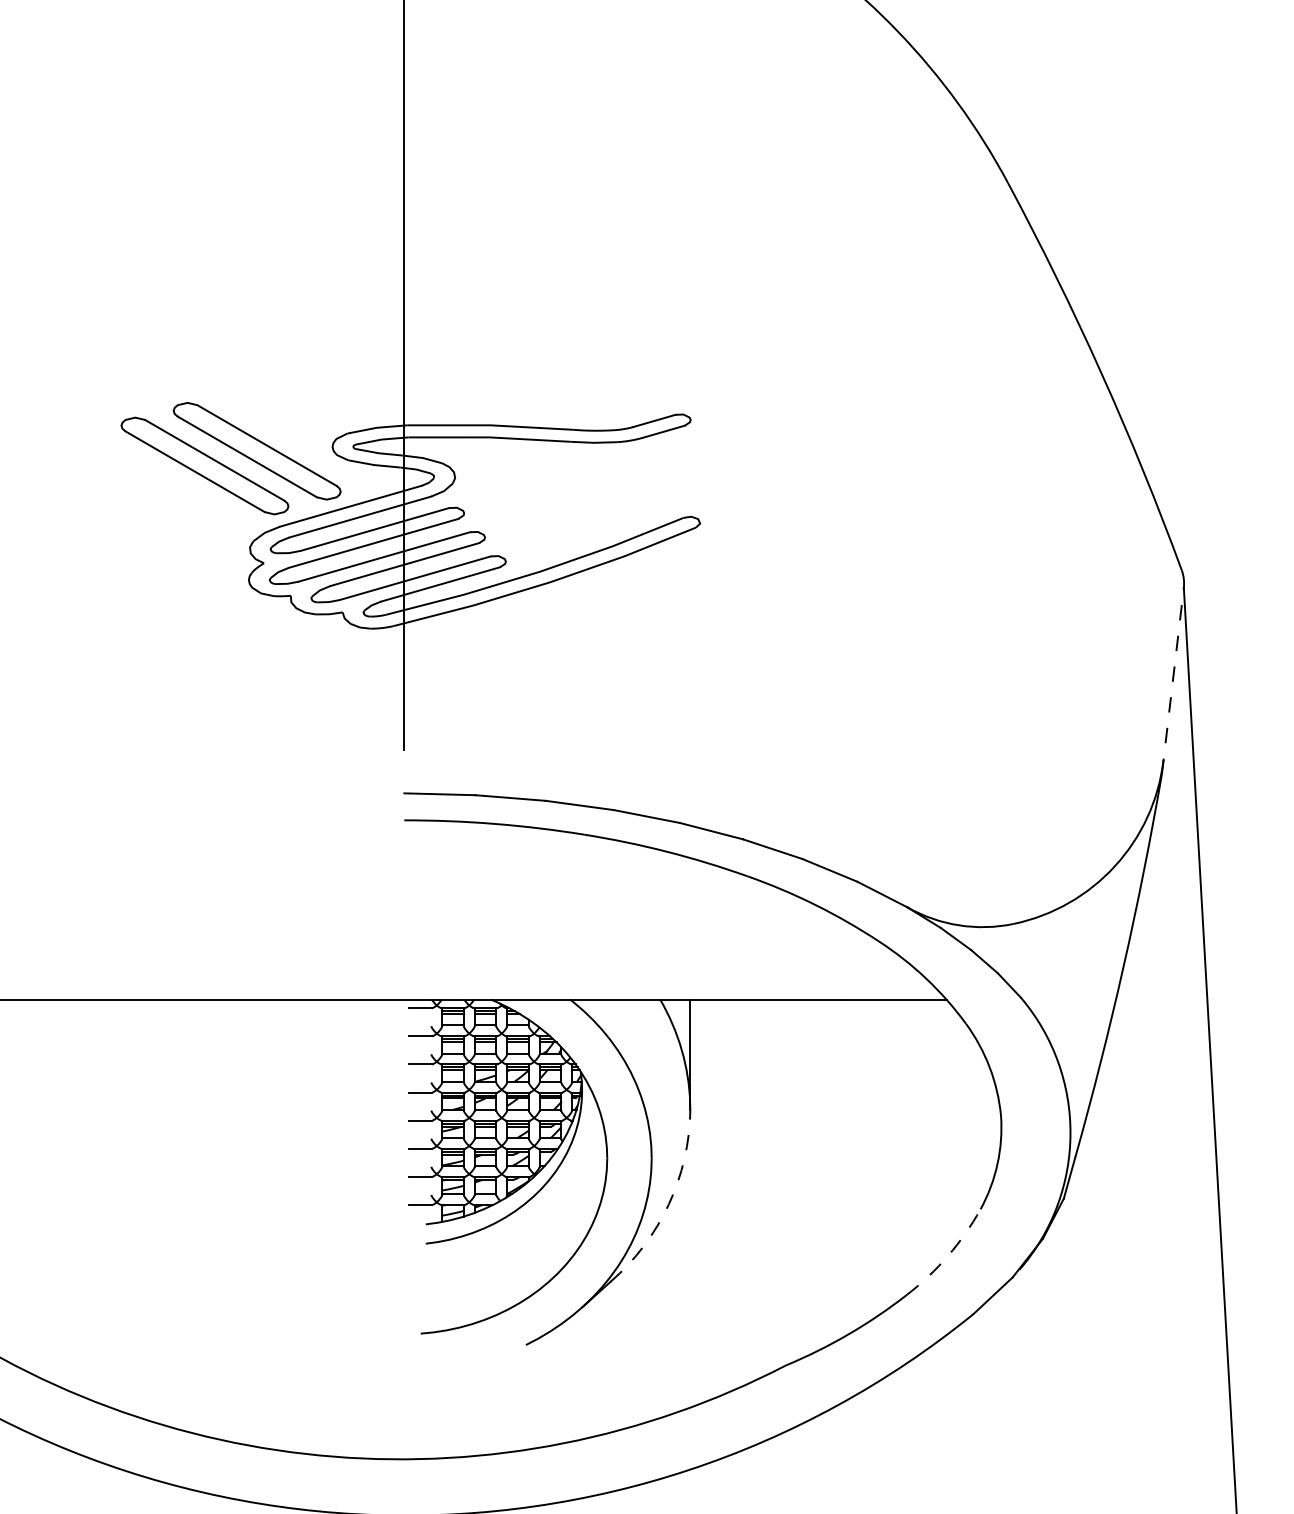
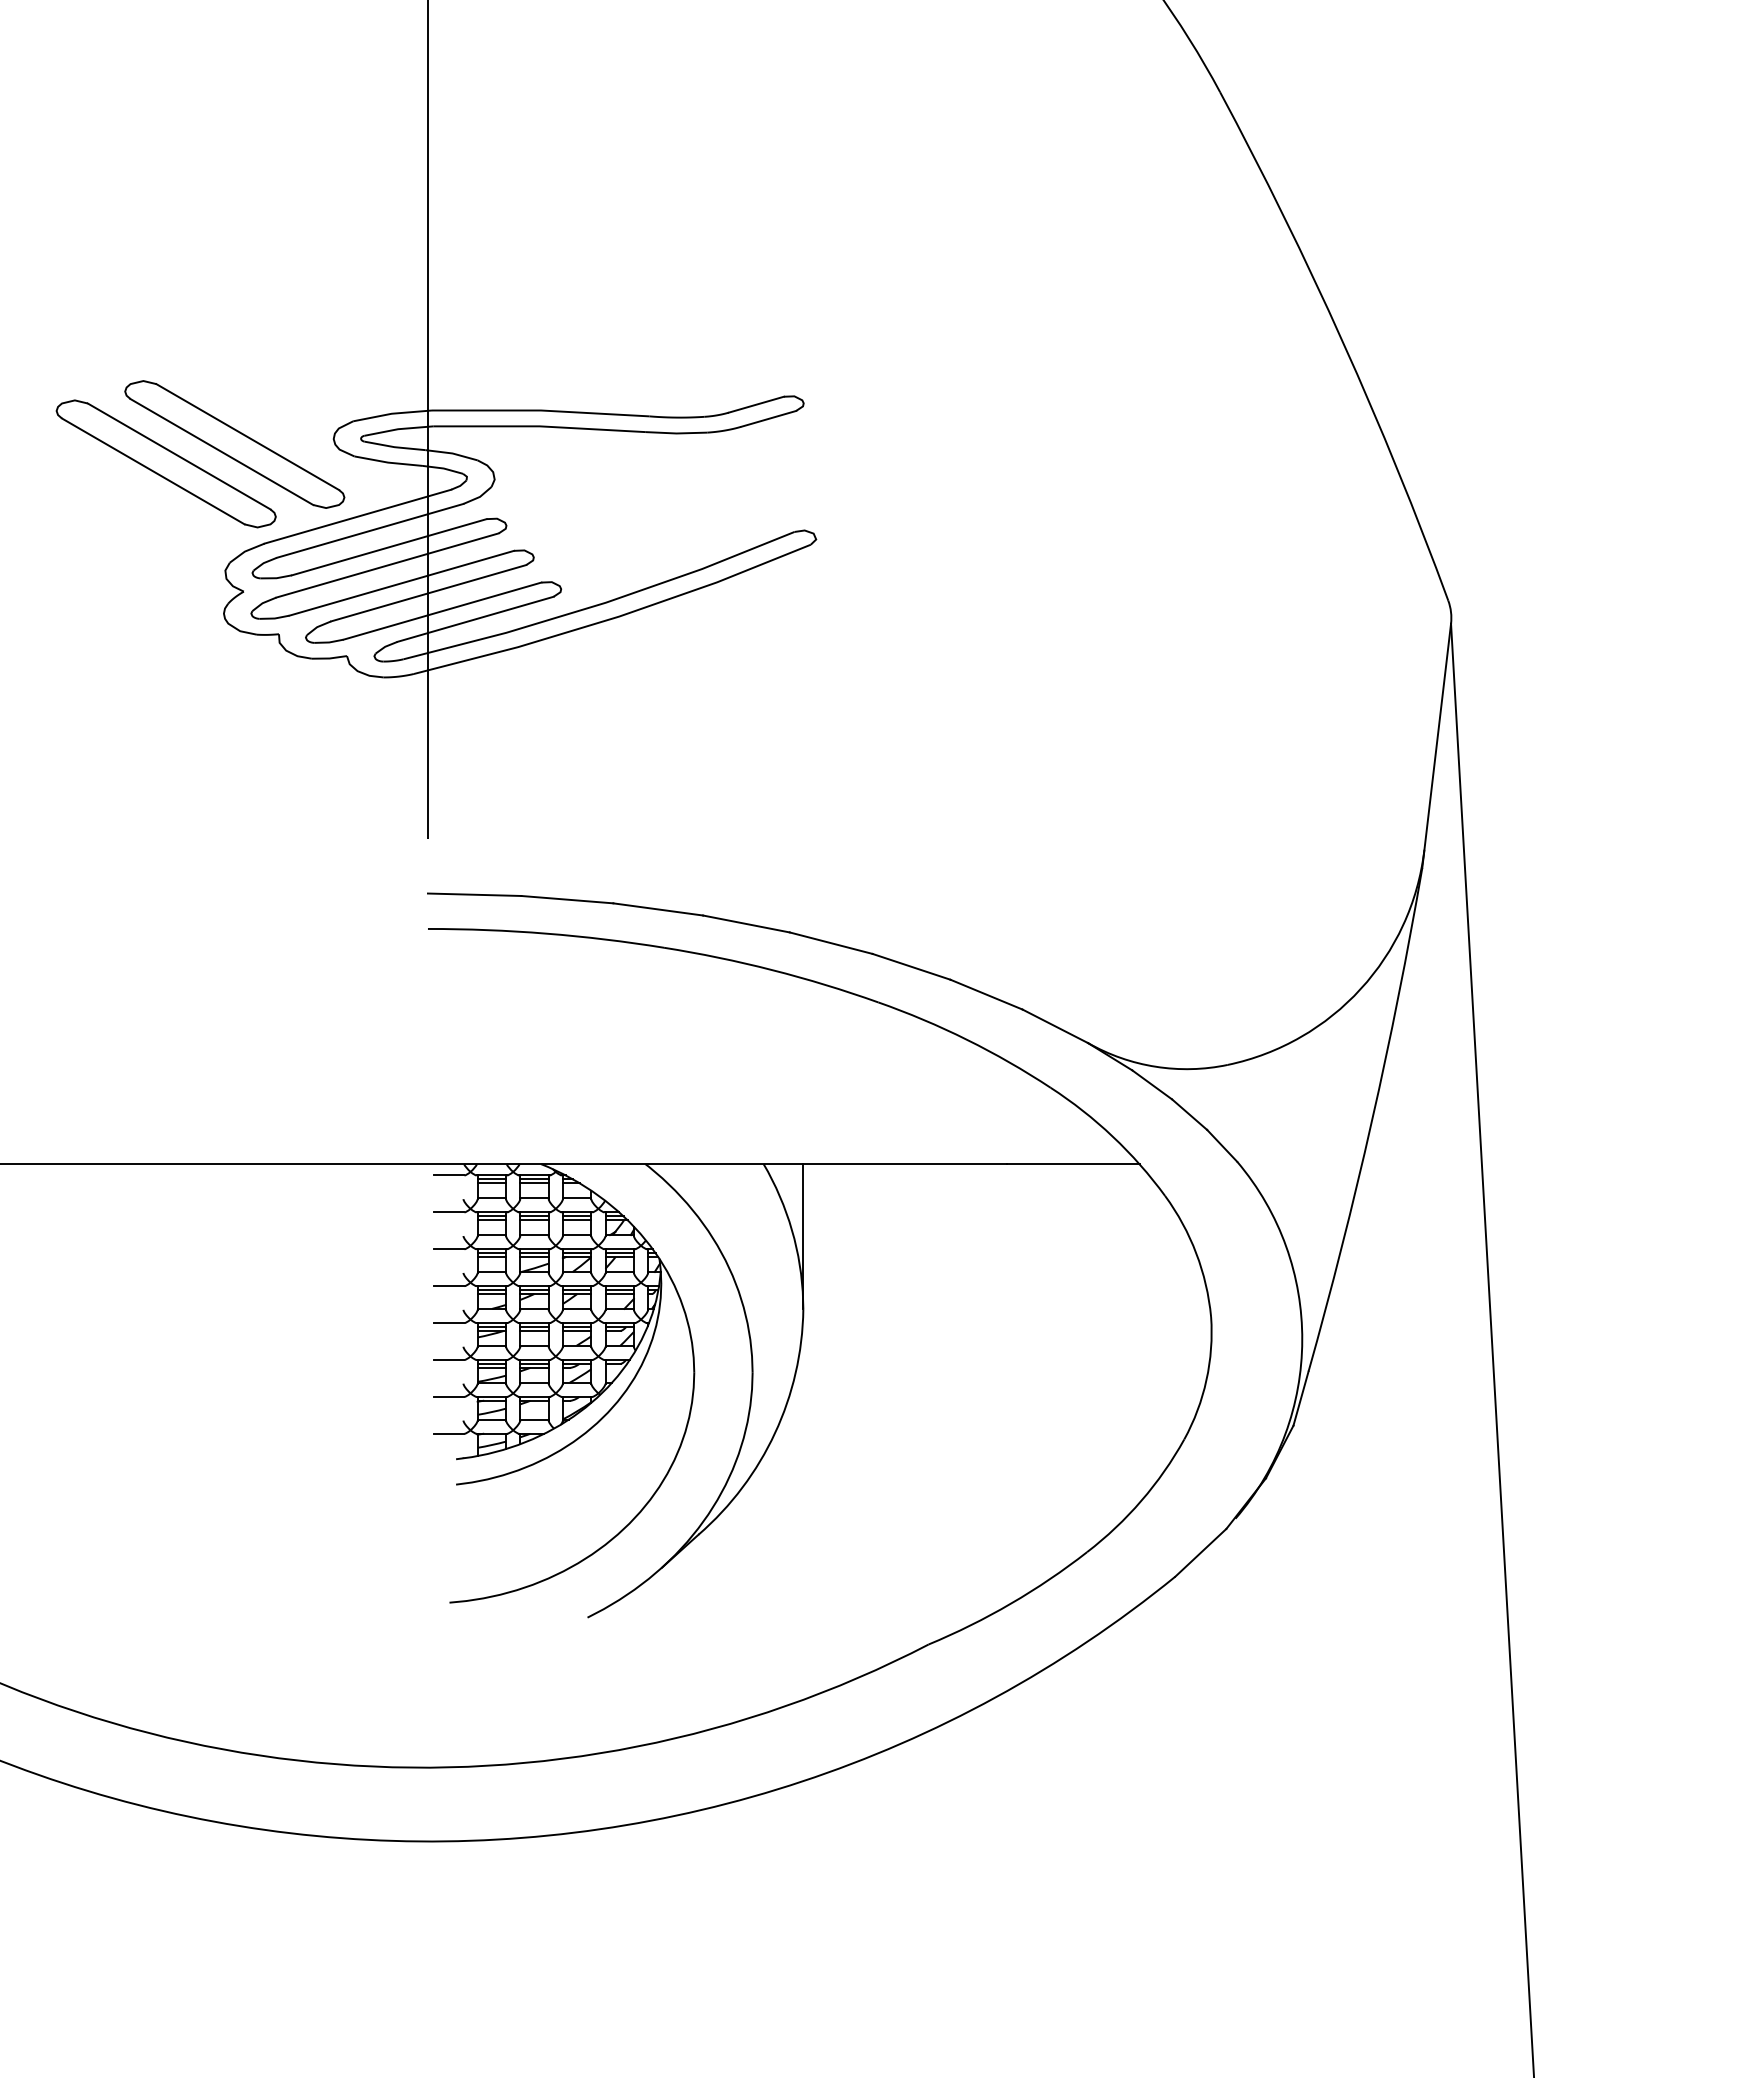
line: (1172, 680) -> (1436, 745), dashed -> solid
arc: (669, 1204) -> (775, 1433), dashed -> solid
arc: (948, 1255) -> (1141, 1500), dashed -> solid

